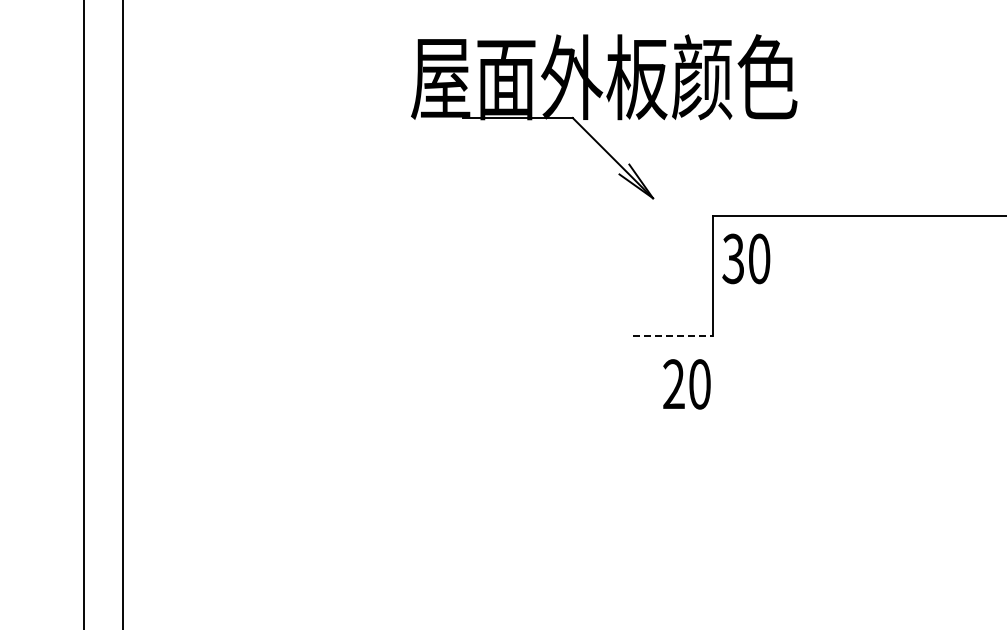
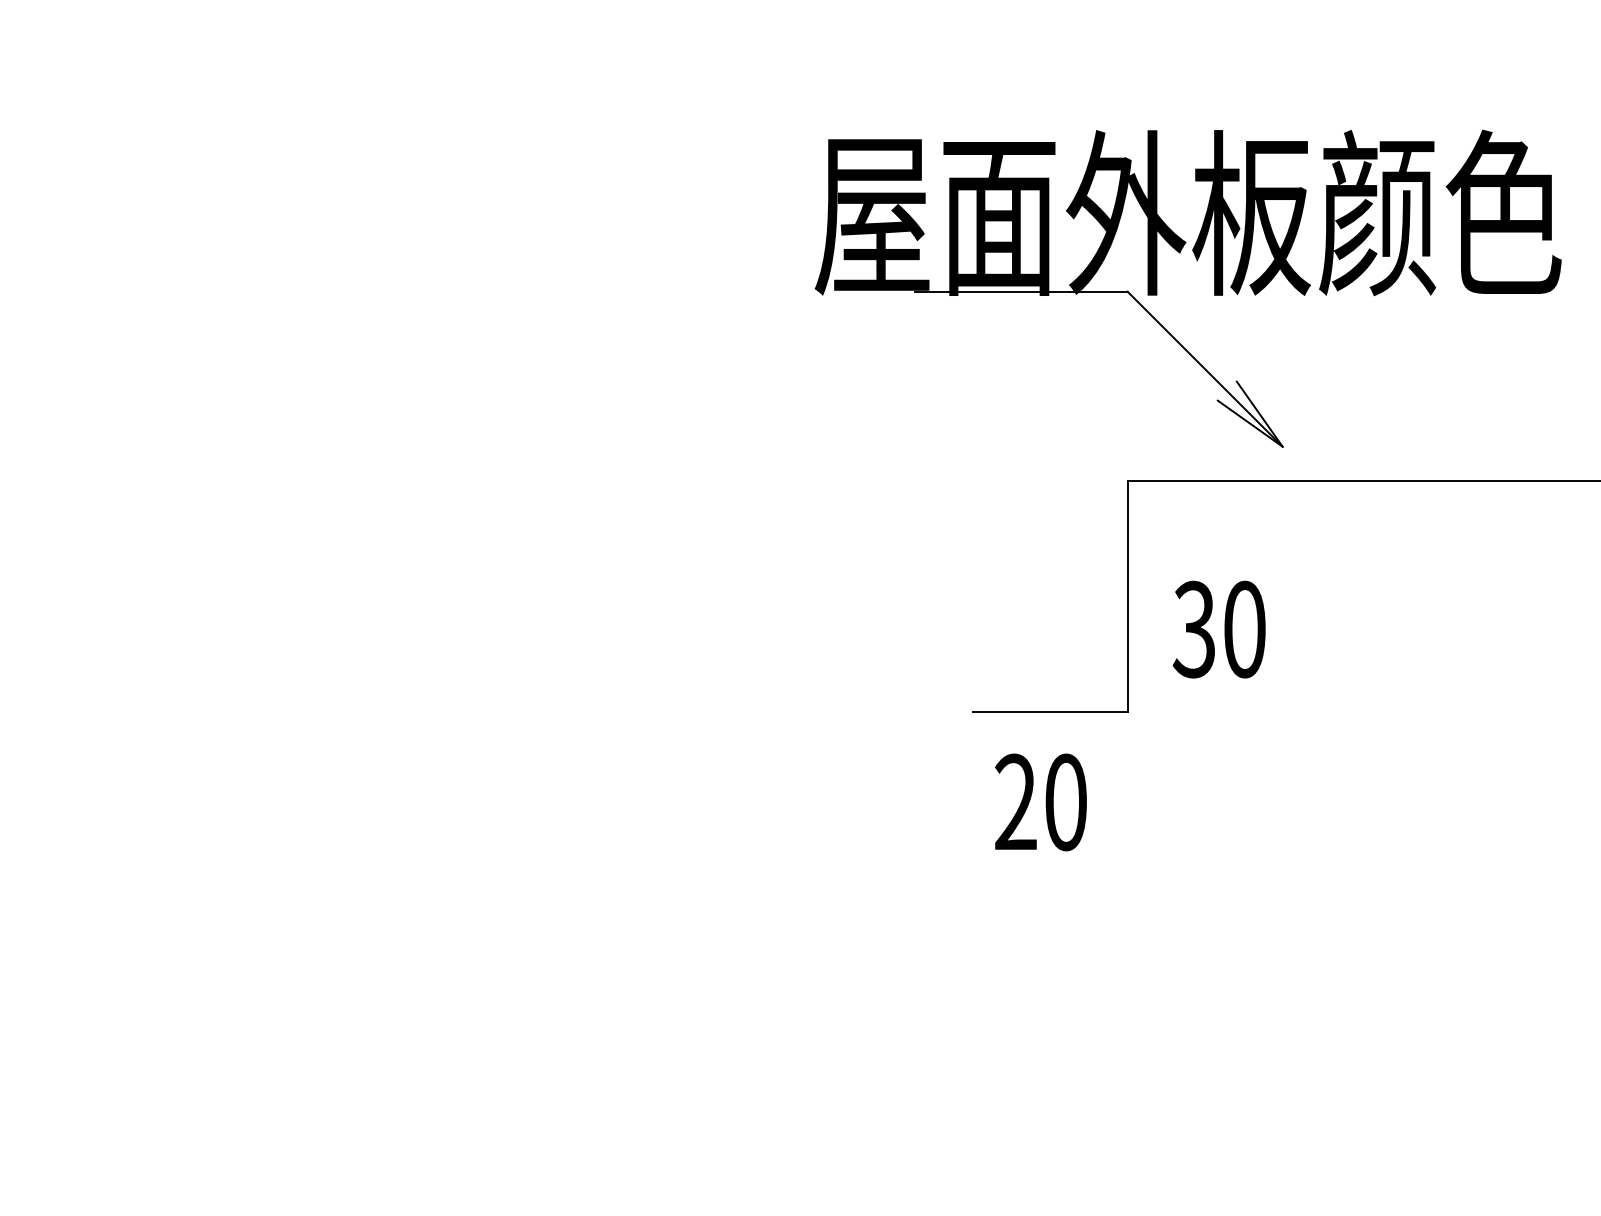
part: (617, 116) -> (1213, 288), moved
text: (746, 258) -> (1219, 628), moved
line: (672, 335) -> (1049, 711), dashed -> solid
text: (686, 384) -> (1040, 802), moved

